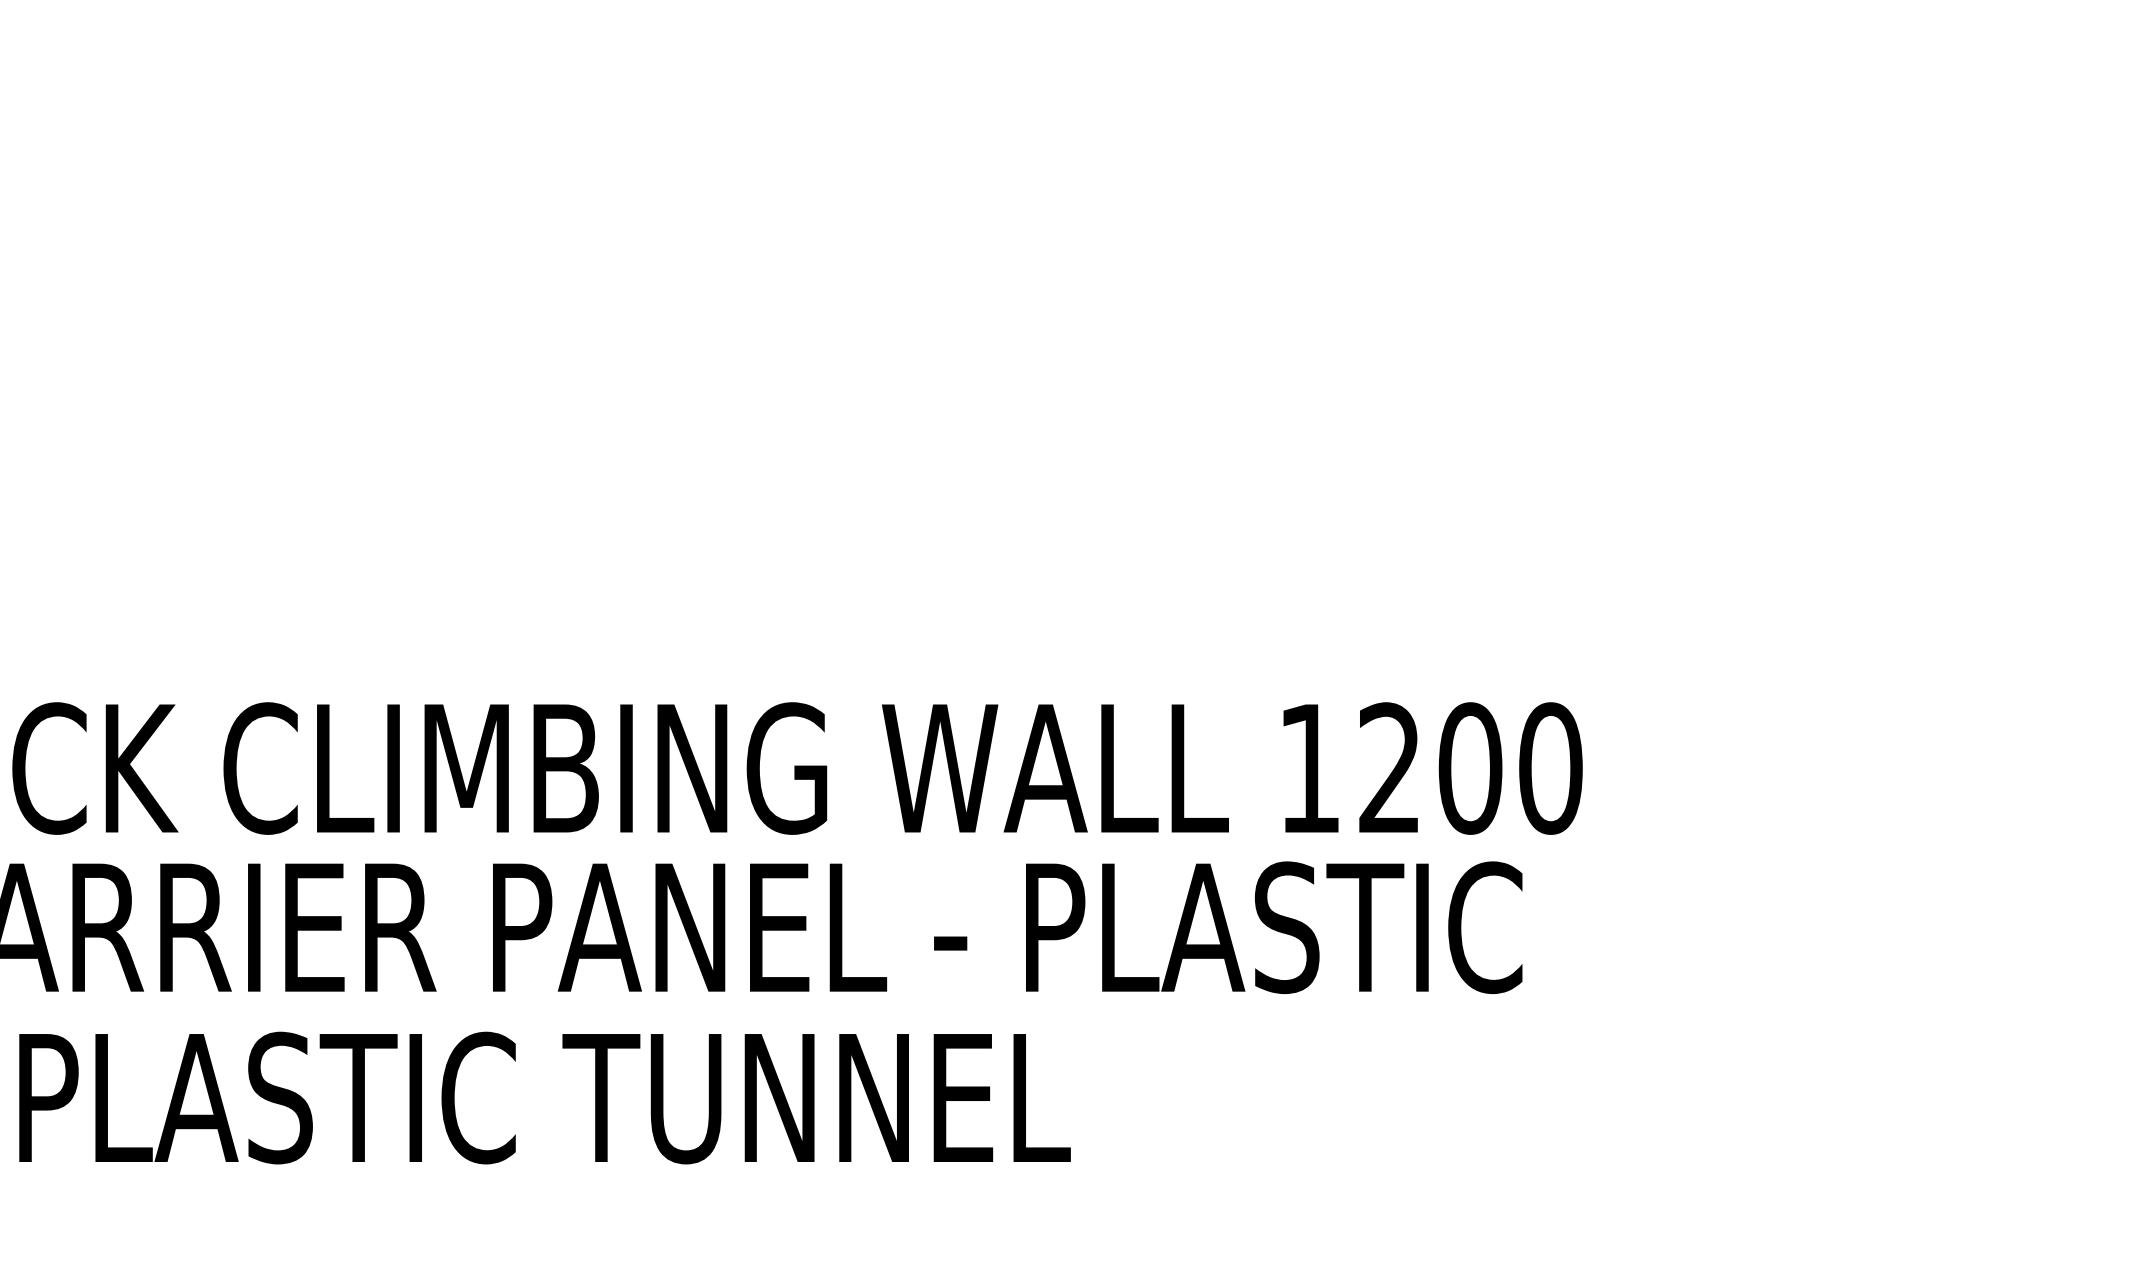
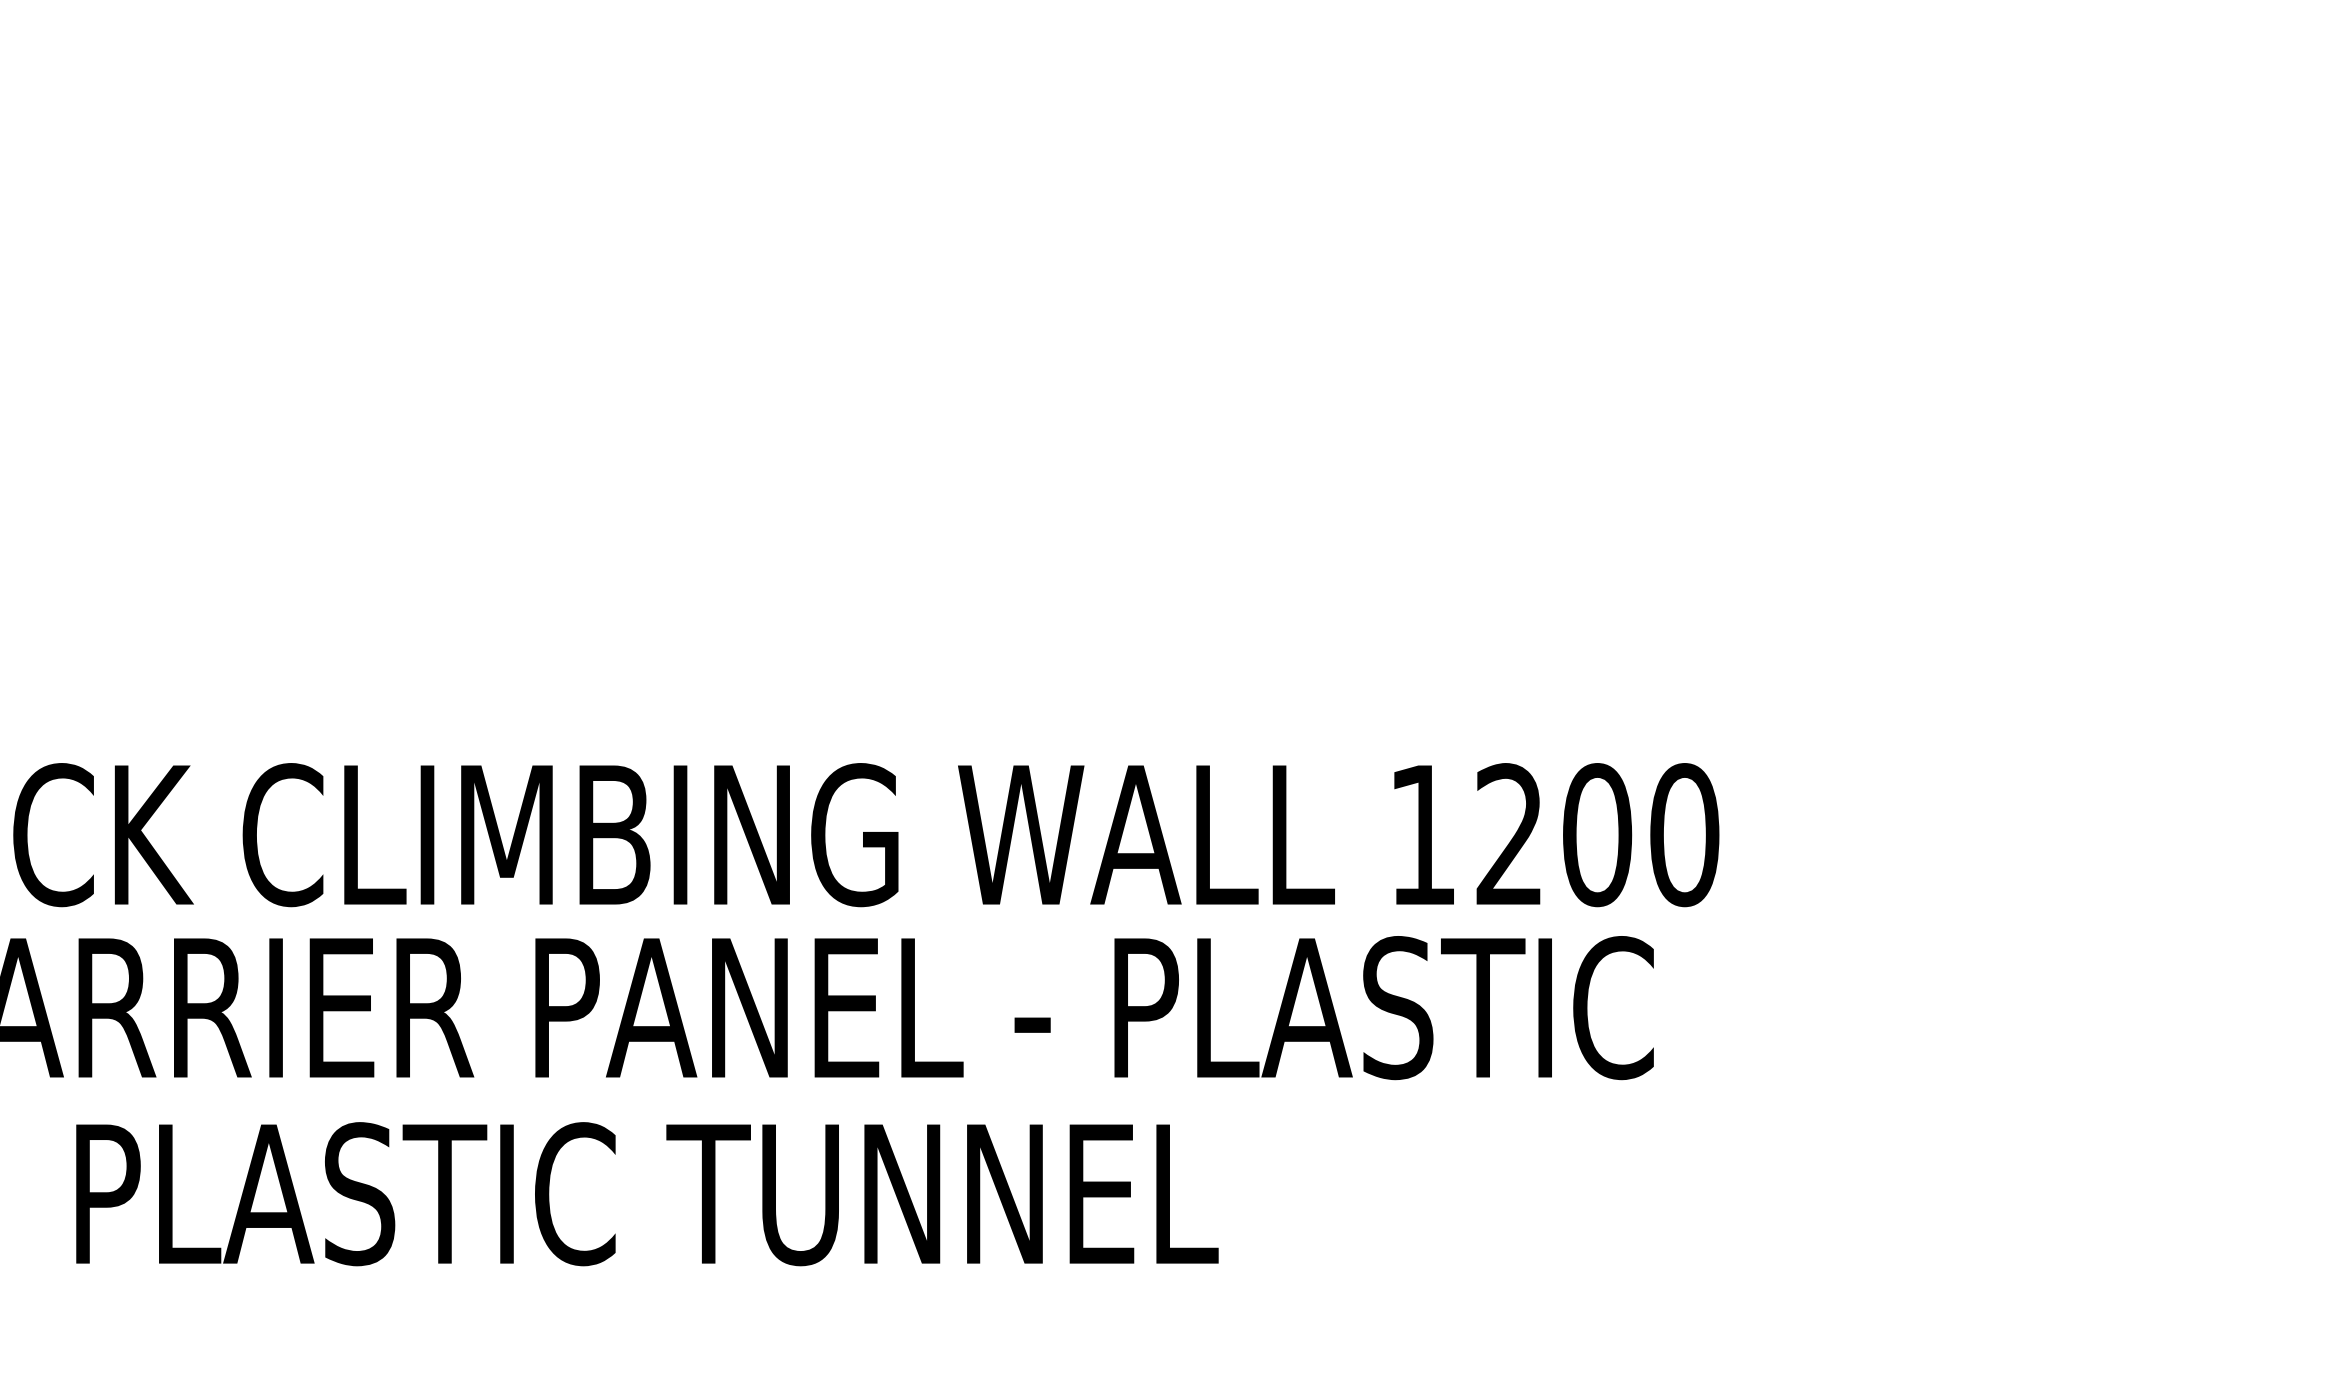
text: (544, 1097) -> (646, 1193), moved

